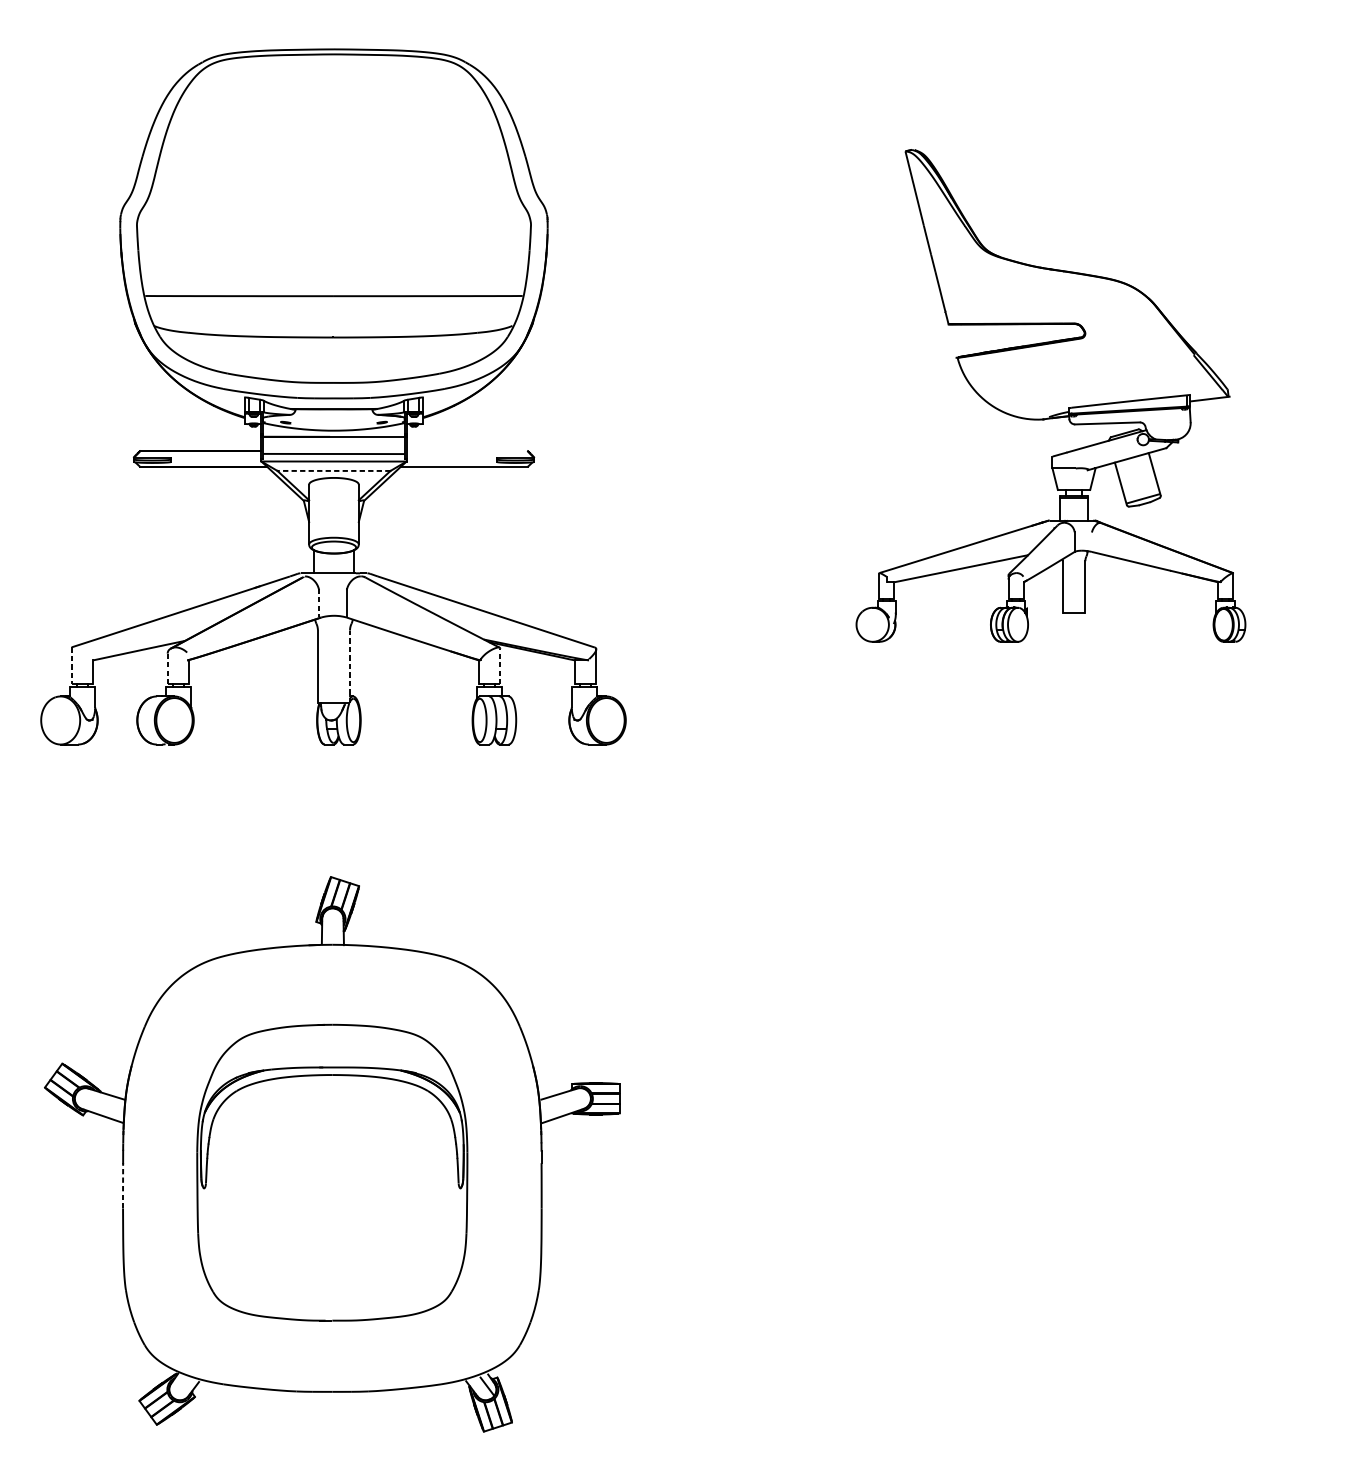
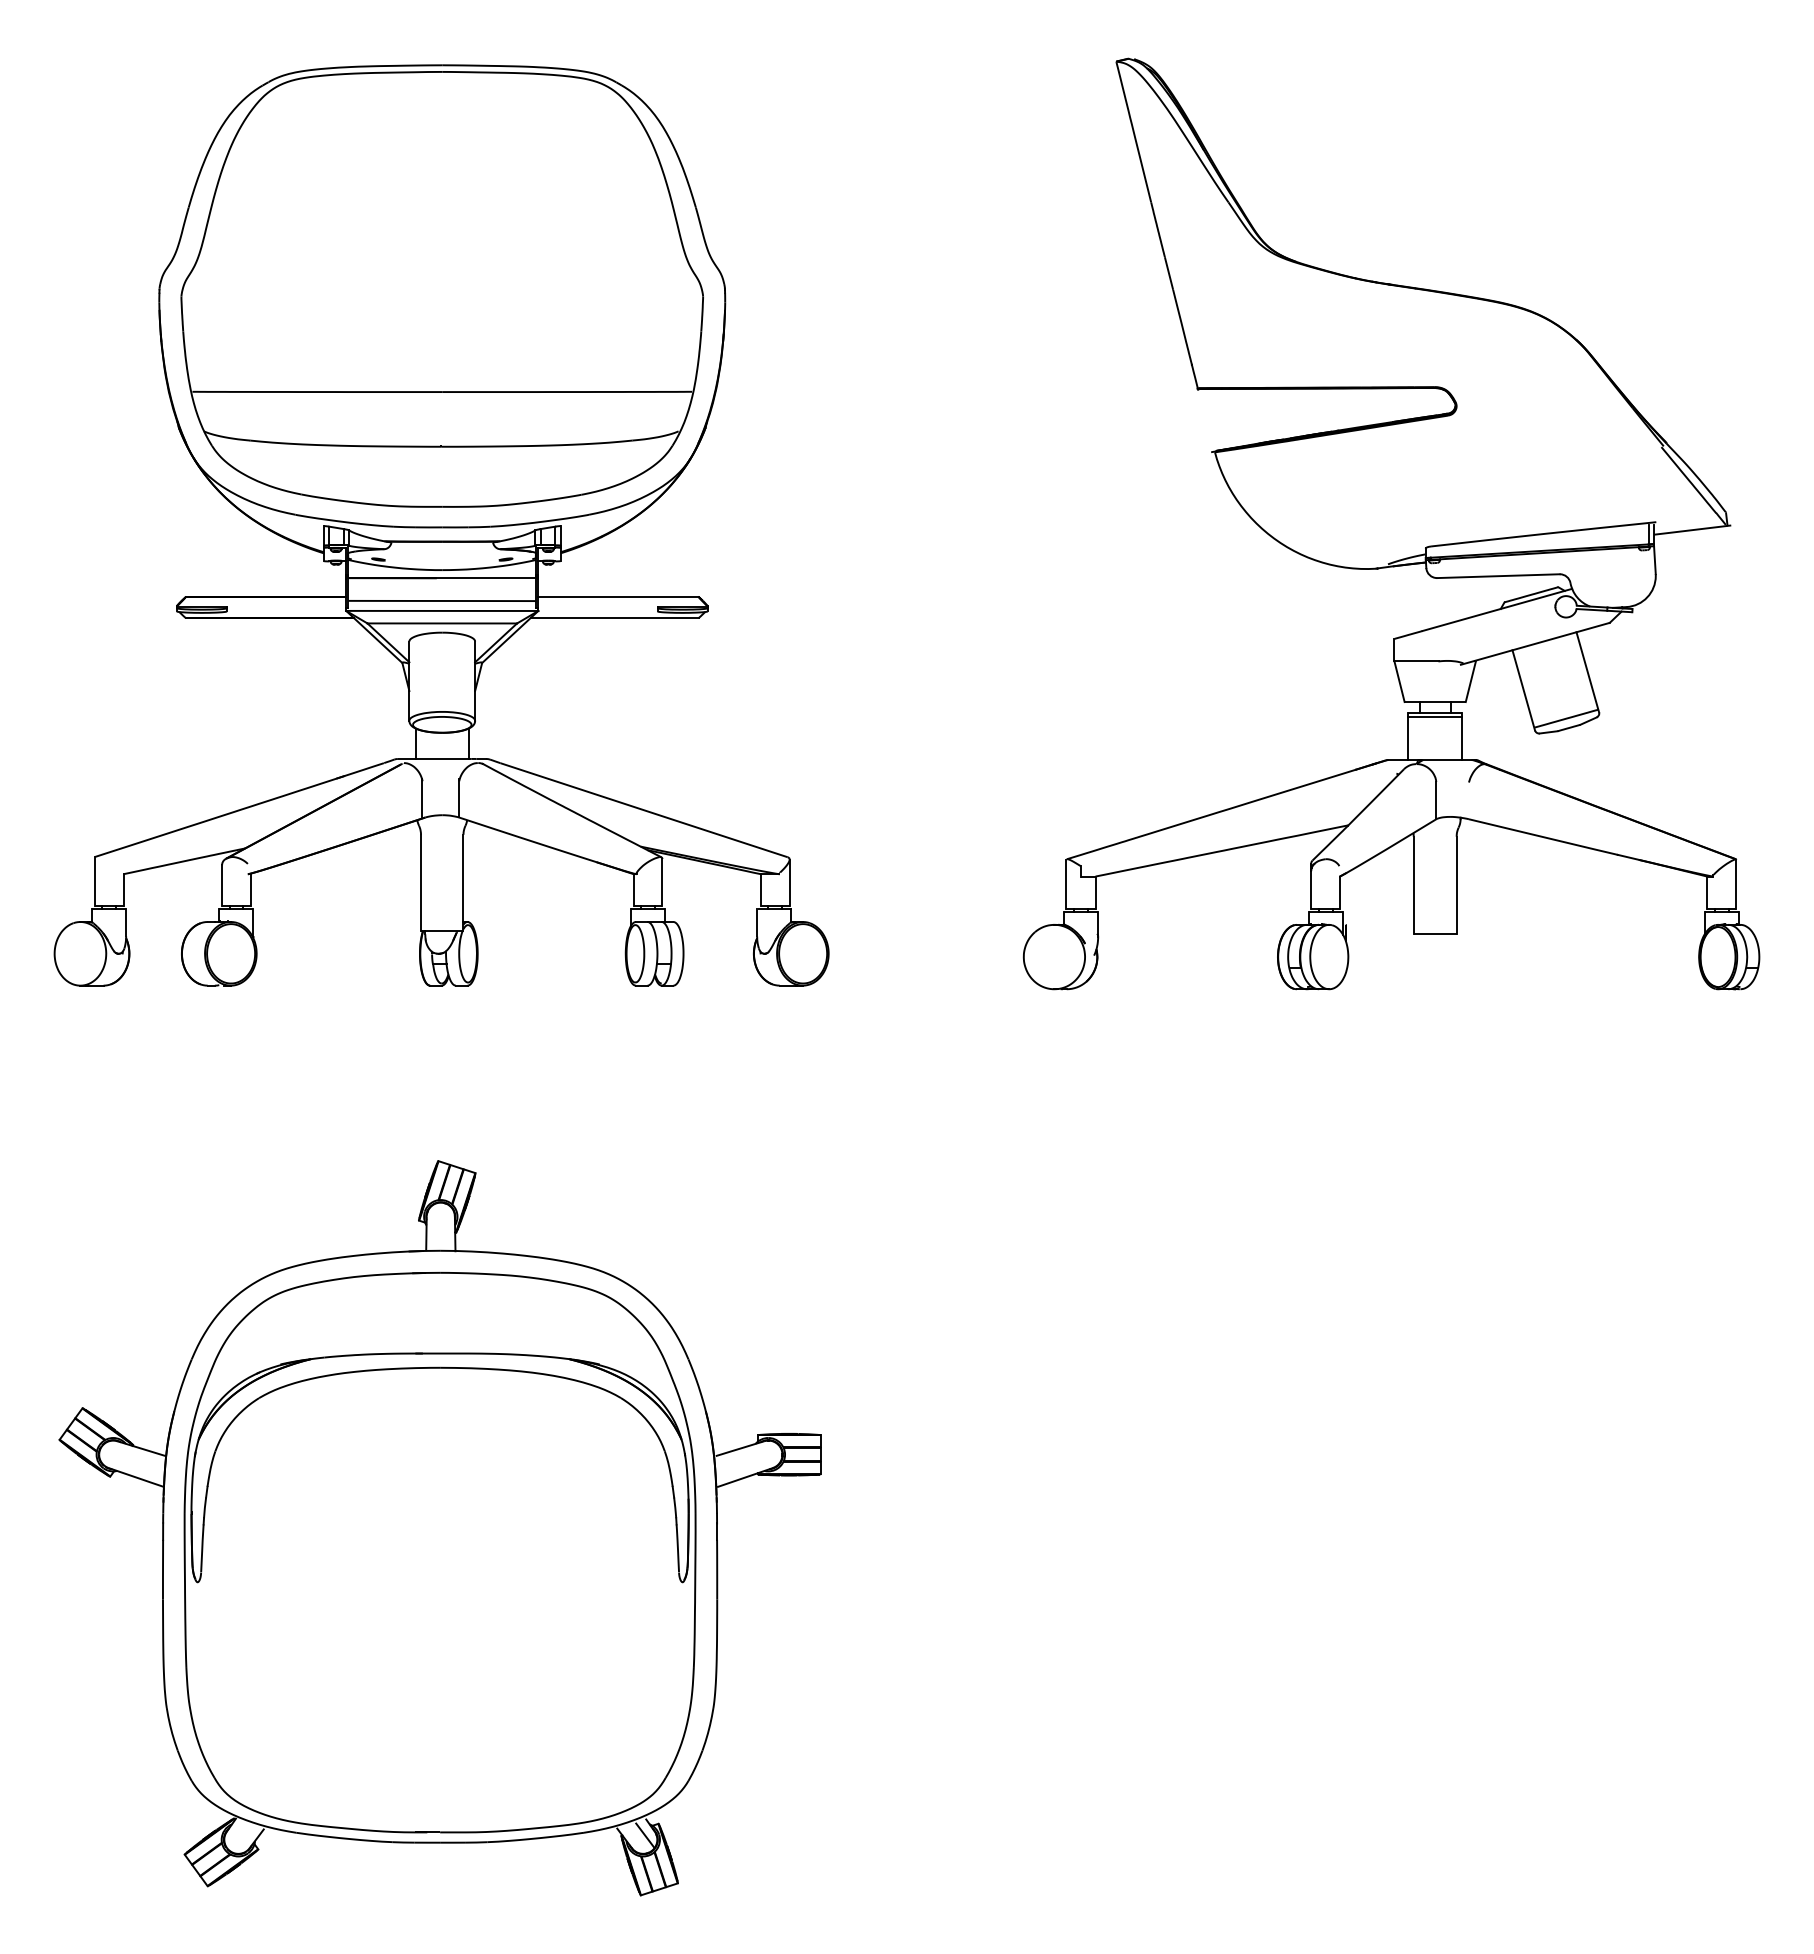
part: (1050, 395) -> (1391, 523), size x1.43
line: (467, 450) -> (618, 596), added
line: (334, 471) -> (442, 623), dashed -> solid
line: (319, 603) -> (422, 798), dashed -> solid
line: (71, 665) -> (94, 881), dashed -> solid
line: (350, 666) -> (463, 882), dashed -> solid
line: (500, 666) -> (662, 882), dashed -> solid
line: (167, 669) -> (222, 886), dashed -> solid
part: (331, 1172) -> (439, 1552), size x1.43
line: (123, 1185) -> (163, 1569), dashed -> solid

